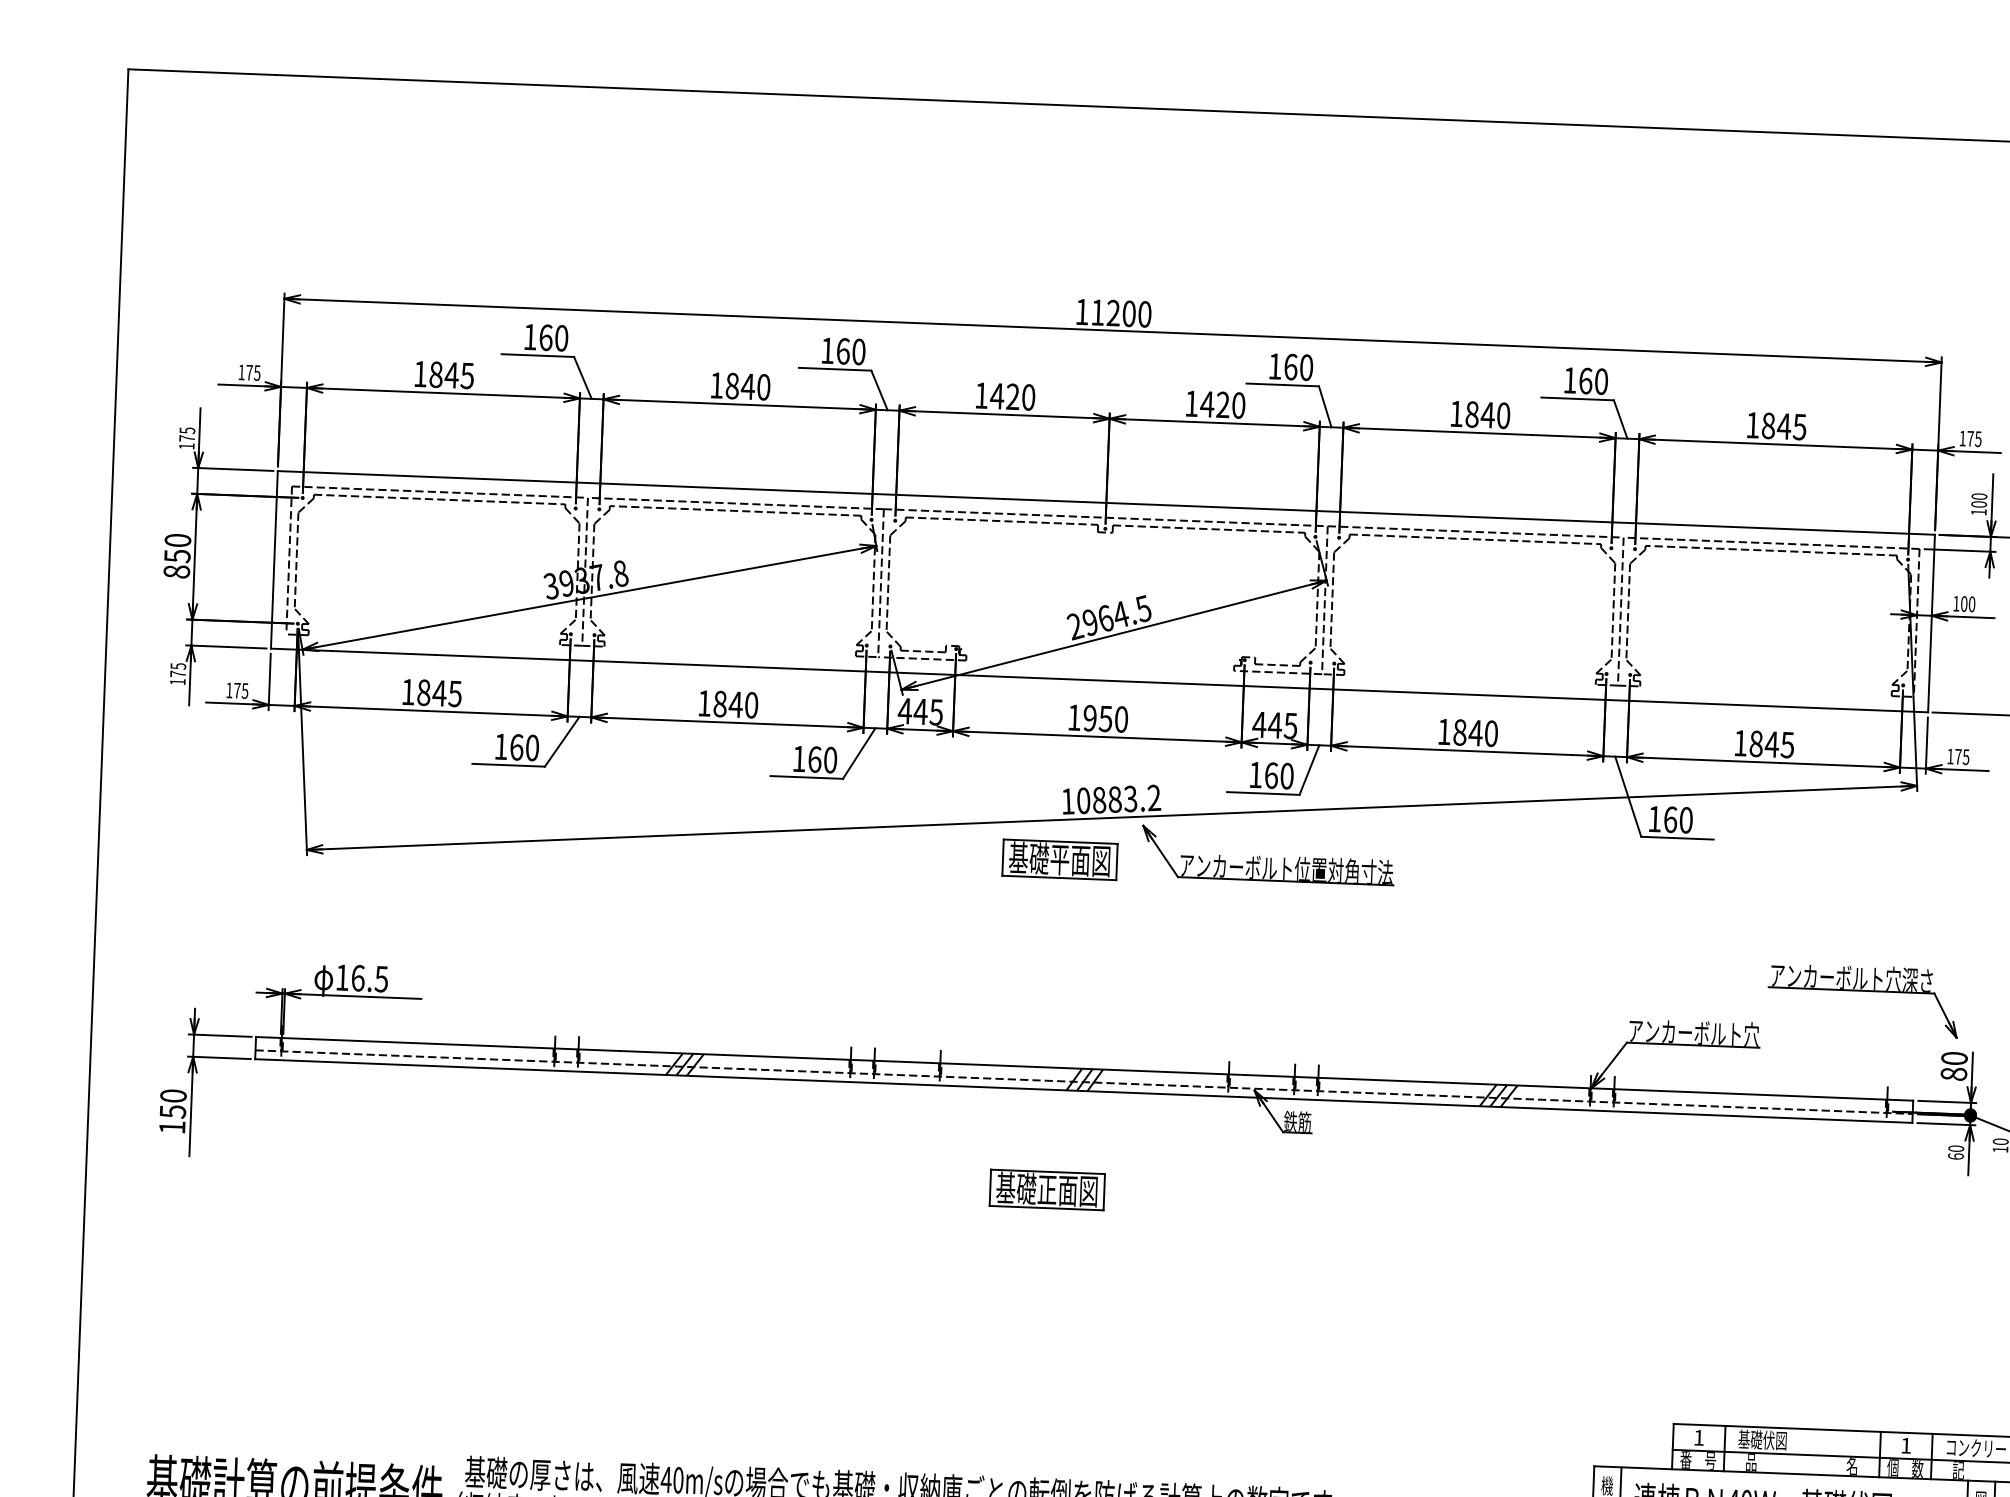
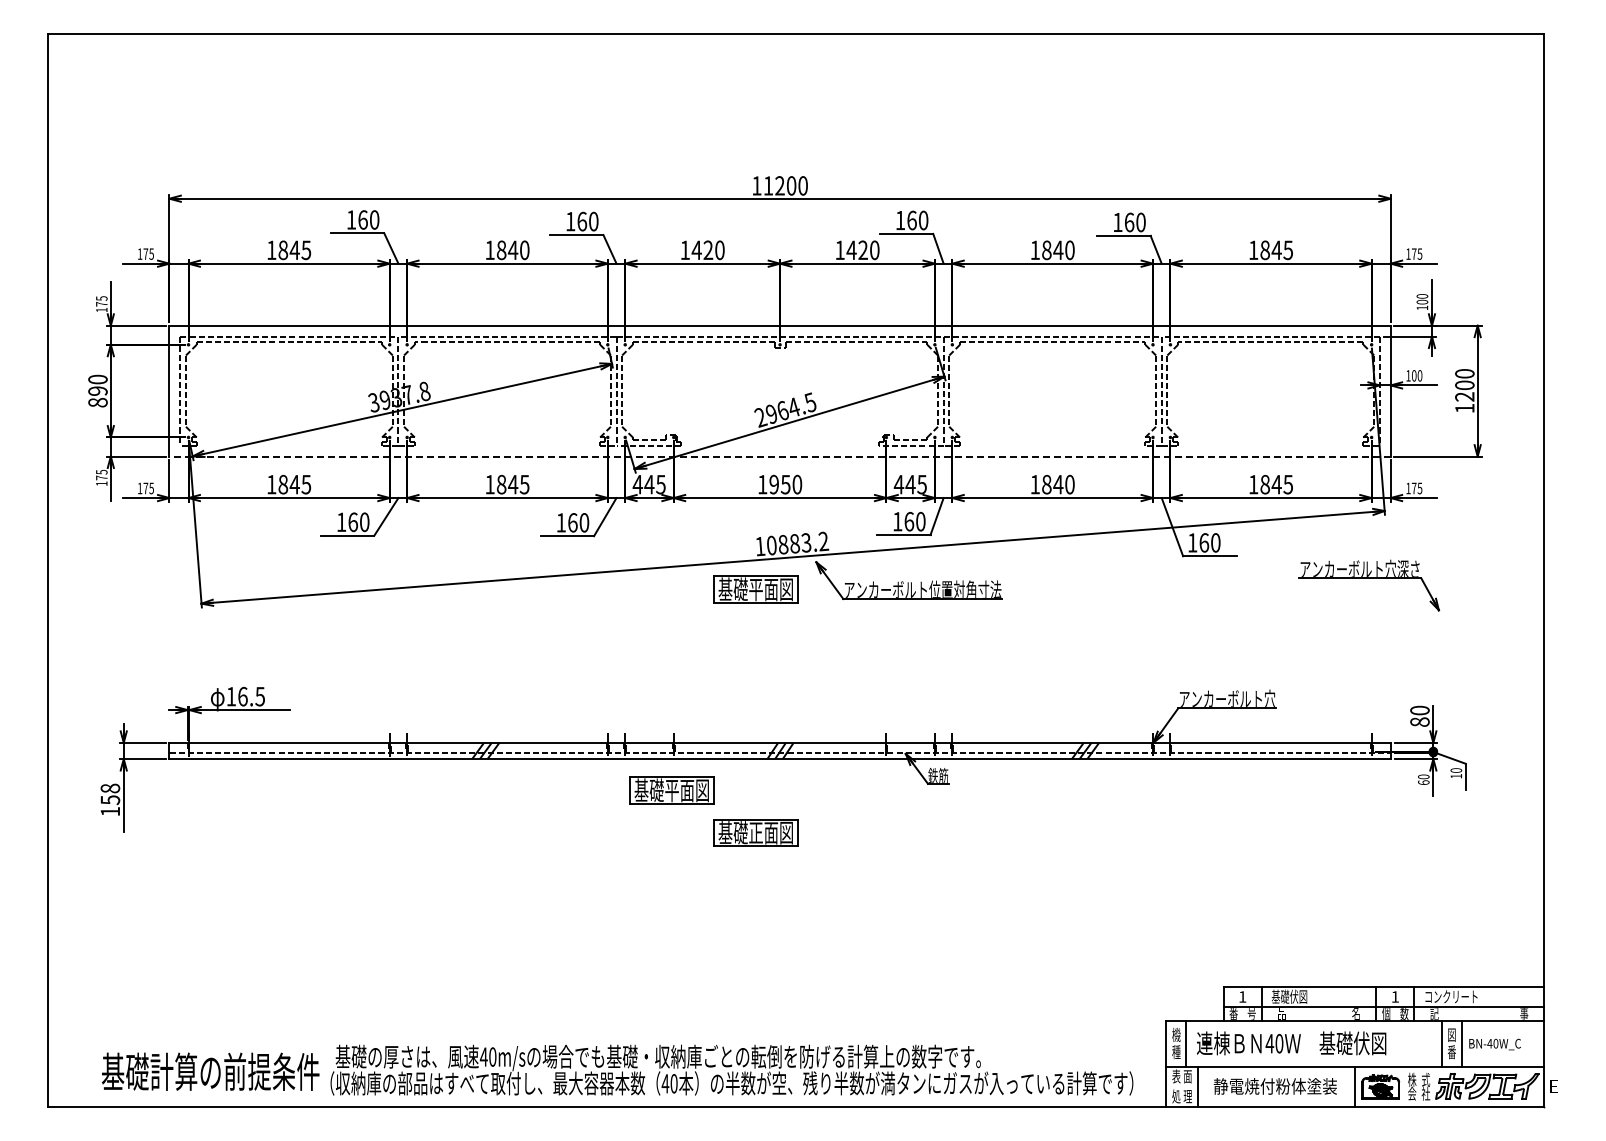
text: (176, 556) -> (97, 391), 850 -> 890
line: (1100, 680) -> (780, 456), solid -> dashed
text: (751, 705) -> (524, 484), 1840 -> 1845
part: (1864, 991) -> (1369, 578), moved
text: (173, 1095) -> (110, 788), 150 -> 158
part: (934, 1127) -> (671, 790), added

